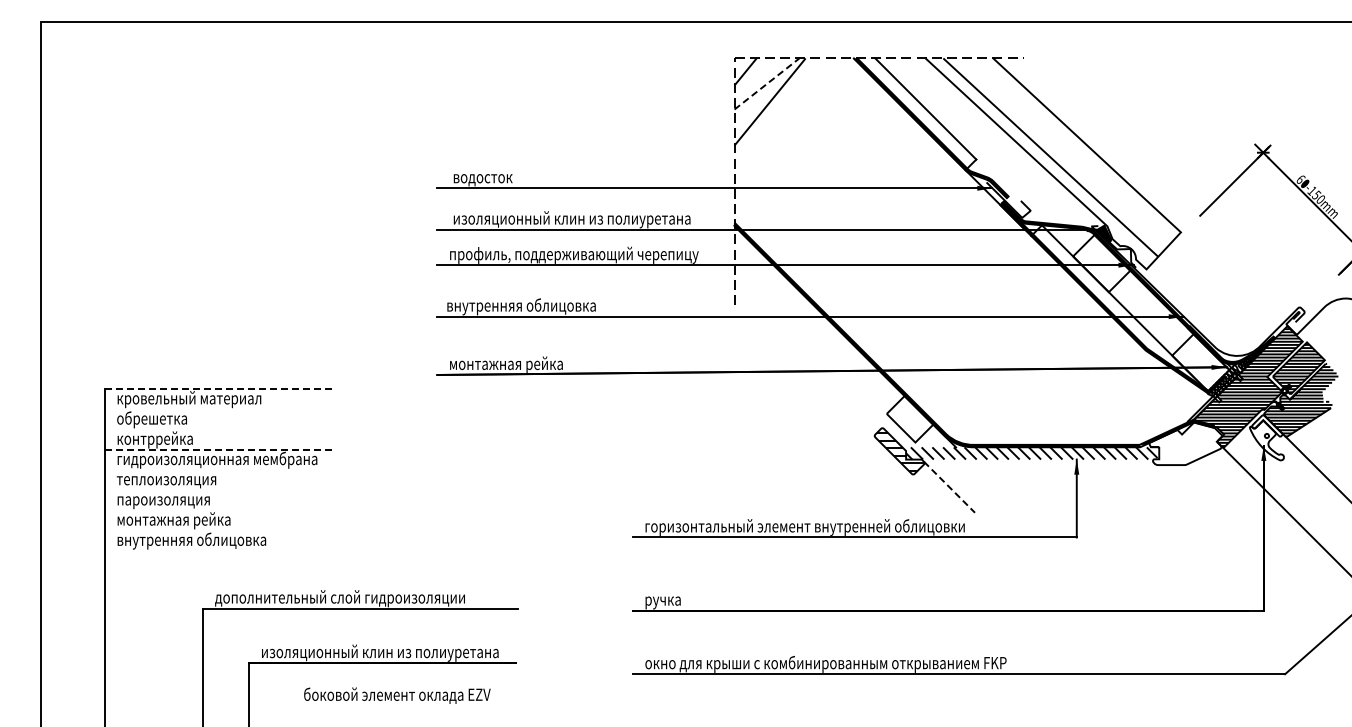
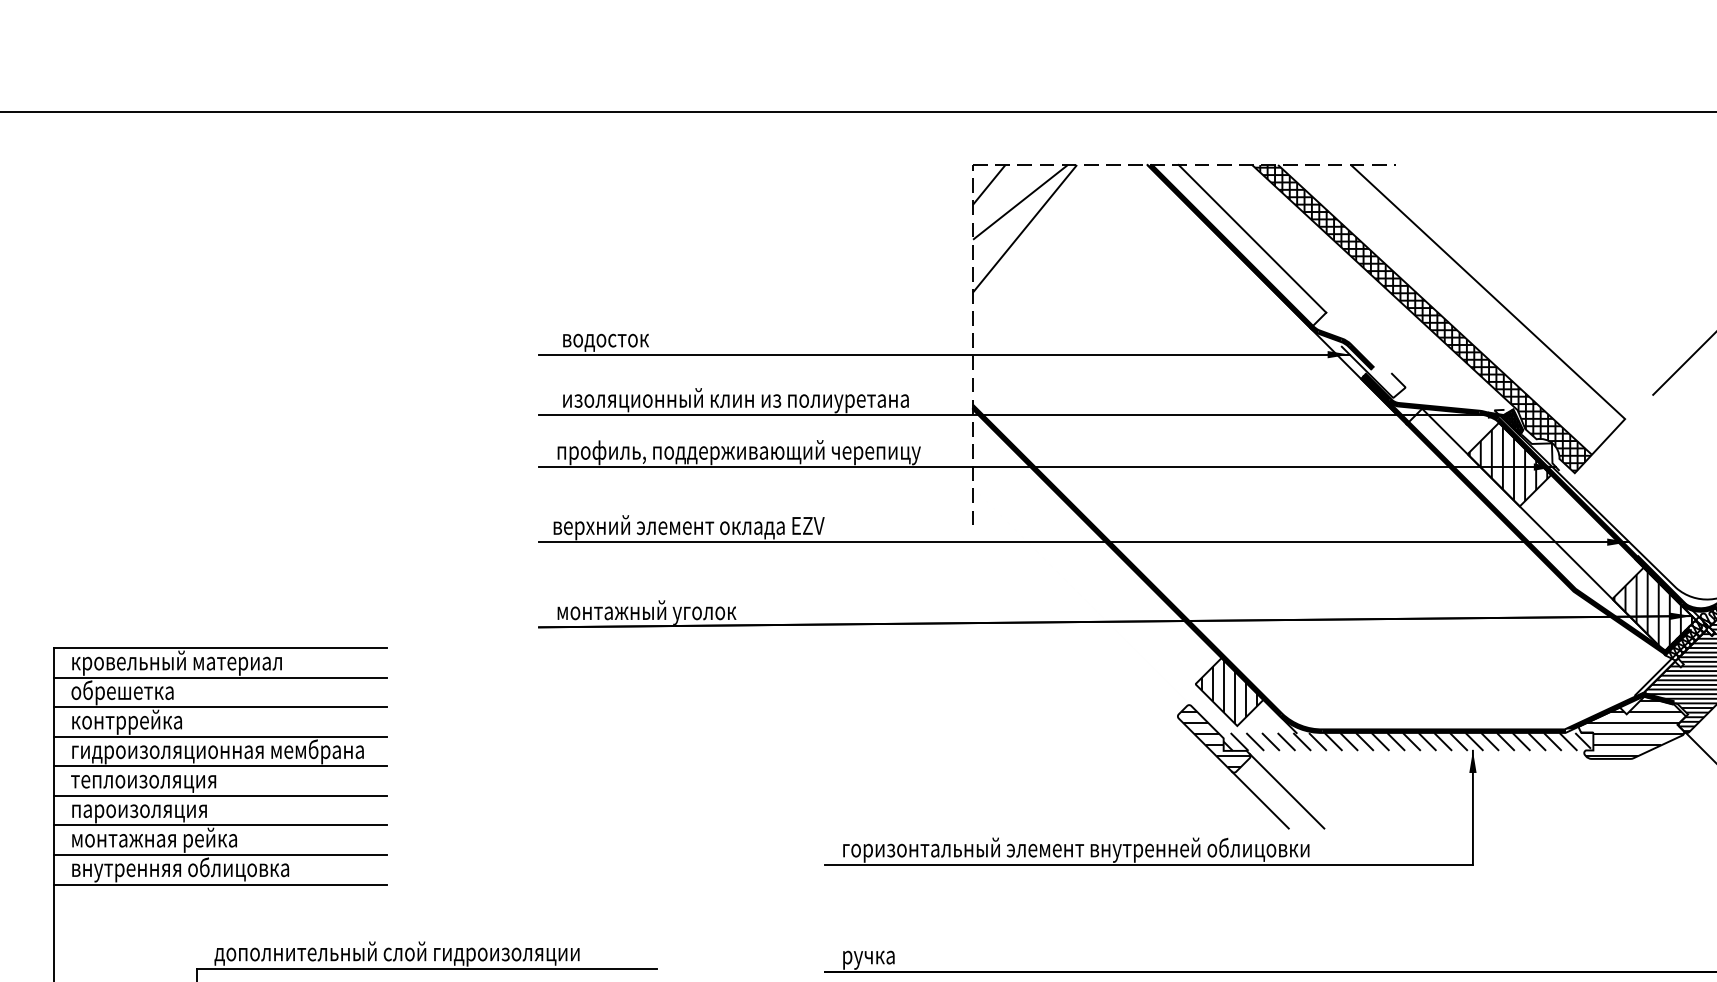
line: (767, 83) -> (1021, 201), dashed -> solid
hatch: (1041, 162) -> (1421, 317), added
hatch: (1100, 262) -> (1507, 463), added
text: (543, 306) -> (694, 527), внутренняя облицовка -> верхний элемент оклада EZV
hatch: (1199, 361) -> (1652, 607), added
text: (540, 364) -> (689, 612), монтажная рейка -> монтажный уголок
line: (219, 389) -> (220, 648), dashed -> solid
line: (218, 409) -> (219, 677), added
hatch: (909, 418) -> (1228, 690), added
line: (218, 429) -> (219, 706), added
hatch: (1187, 444) -> (1634, 728), added
line: (219, 449) -> (220, 736), dashed -> solid
line: (218, 470) -> (219, 766), added
line: (949, 487) -> (1287, 791), dashed -> solid
line: (218, 490) -> (219, 796), added
line: (930, 492) -> (1259, 798), added
line: (218, 510) -> (219, 825), added
line: (218, 530) -> (219, 854), added
line: (218, 551) -> (219, 885), added

